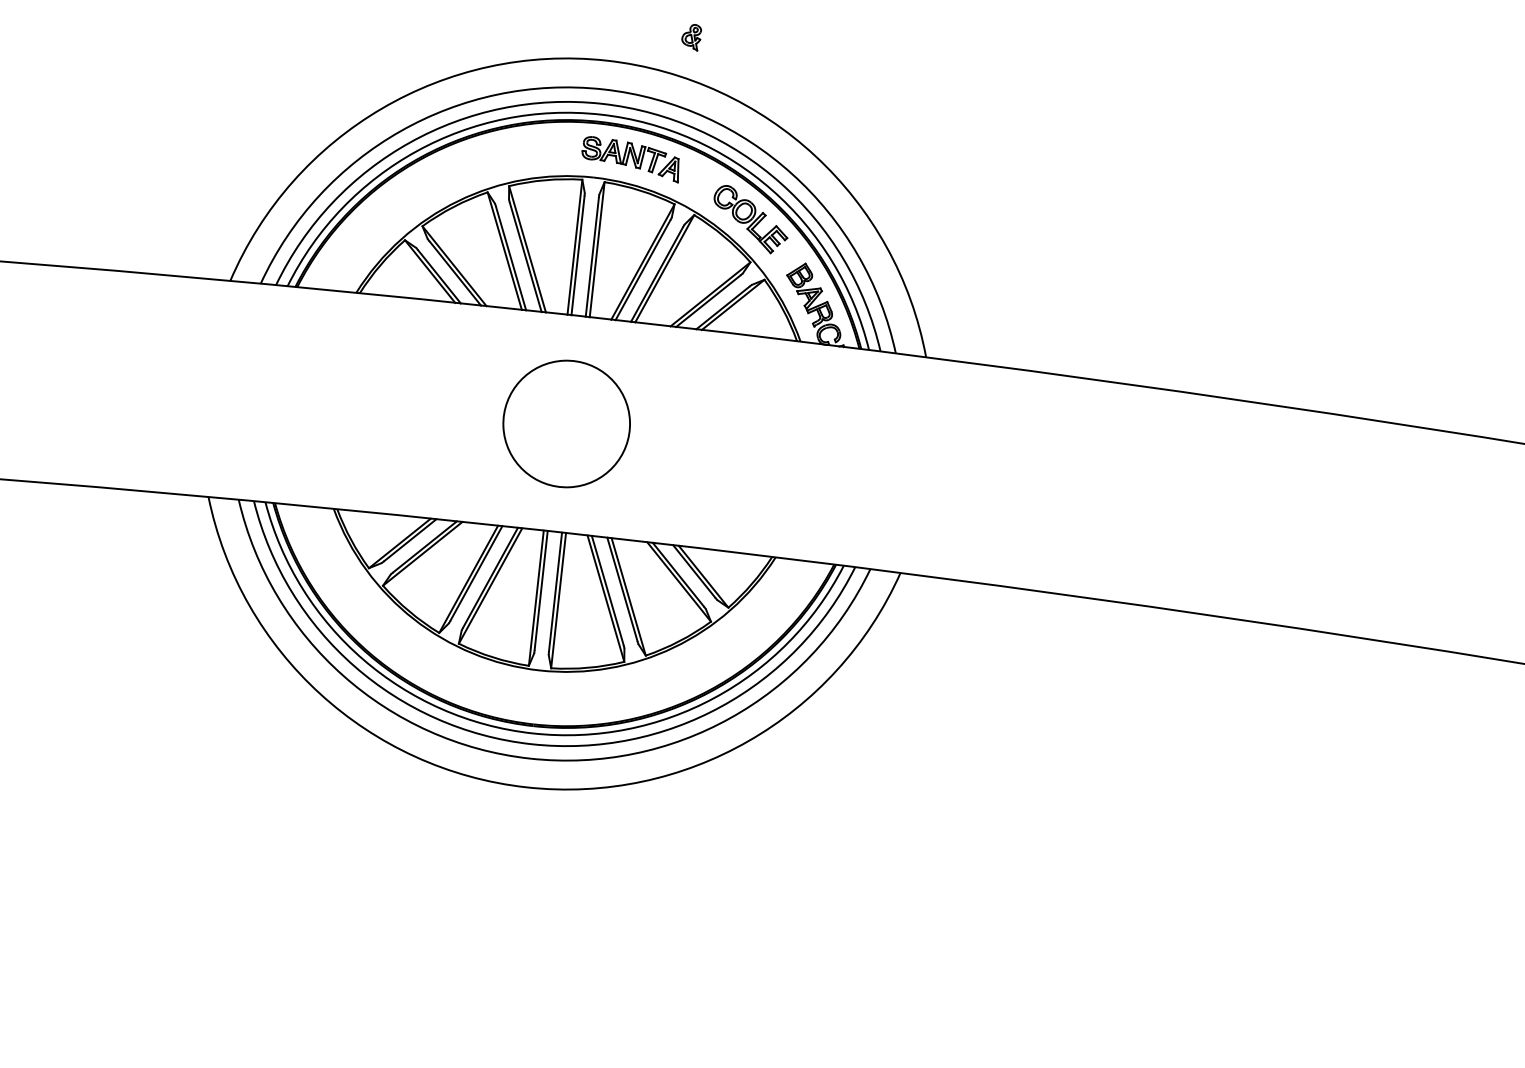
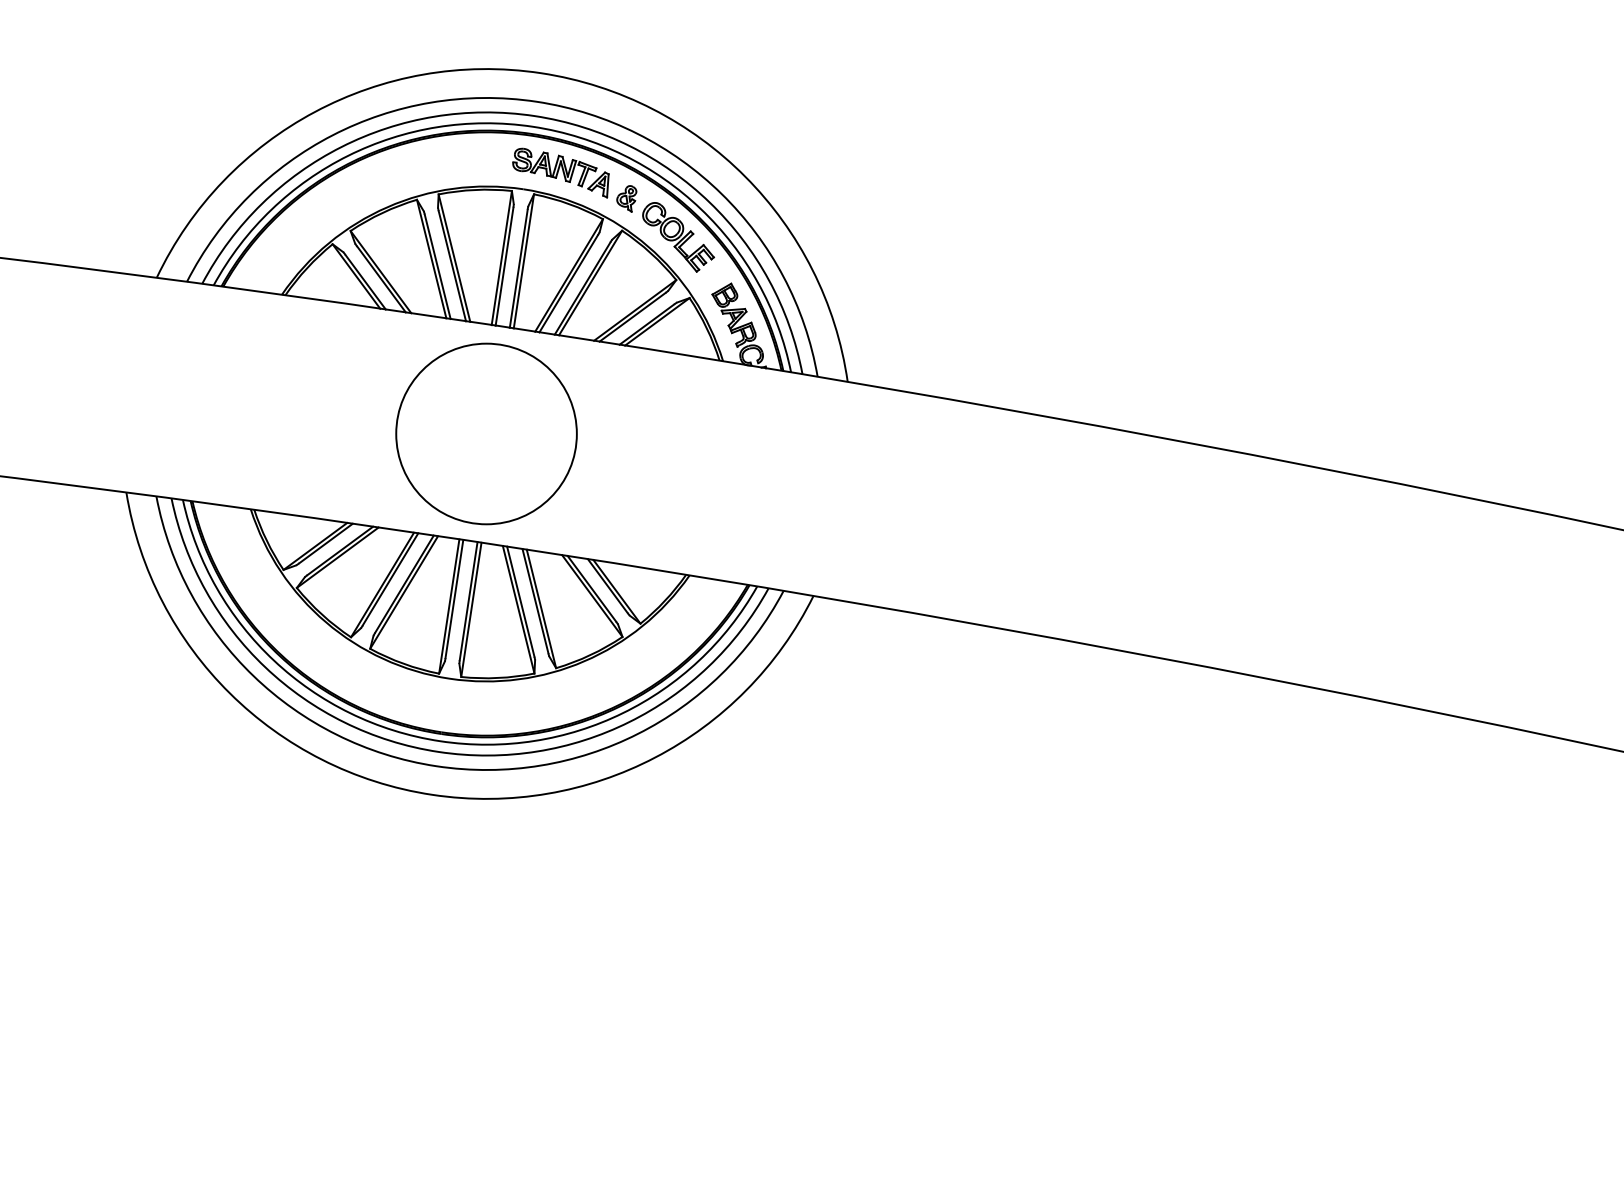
part: (691, 37) -> (626, 198), moved
circle: (566, 423) -> (486, 433), size x1.43

